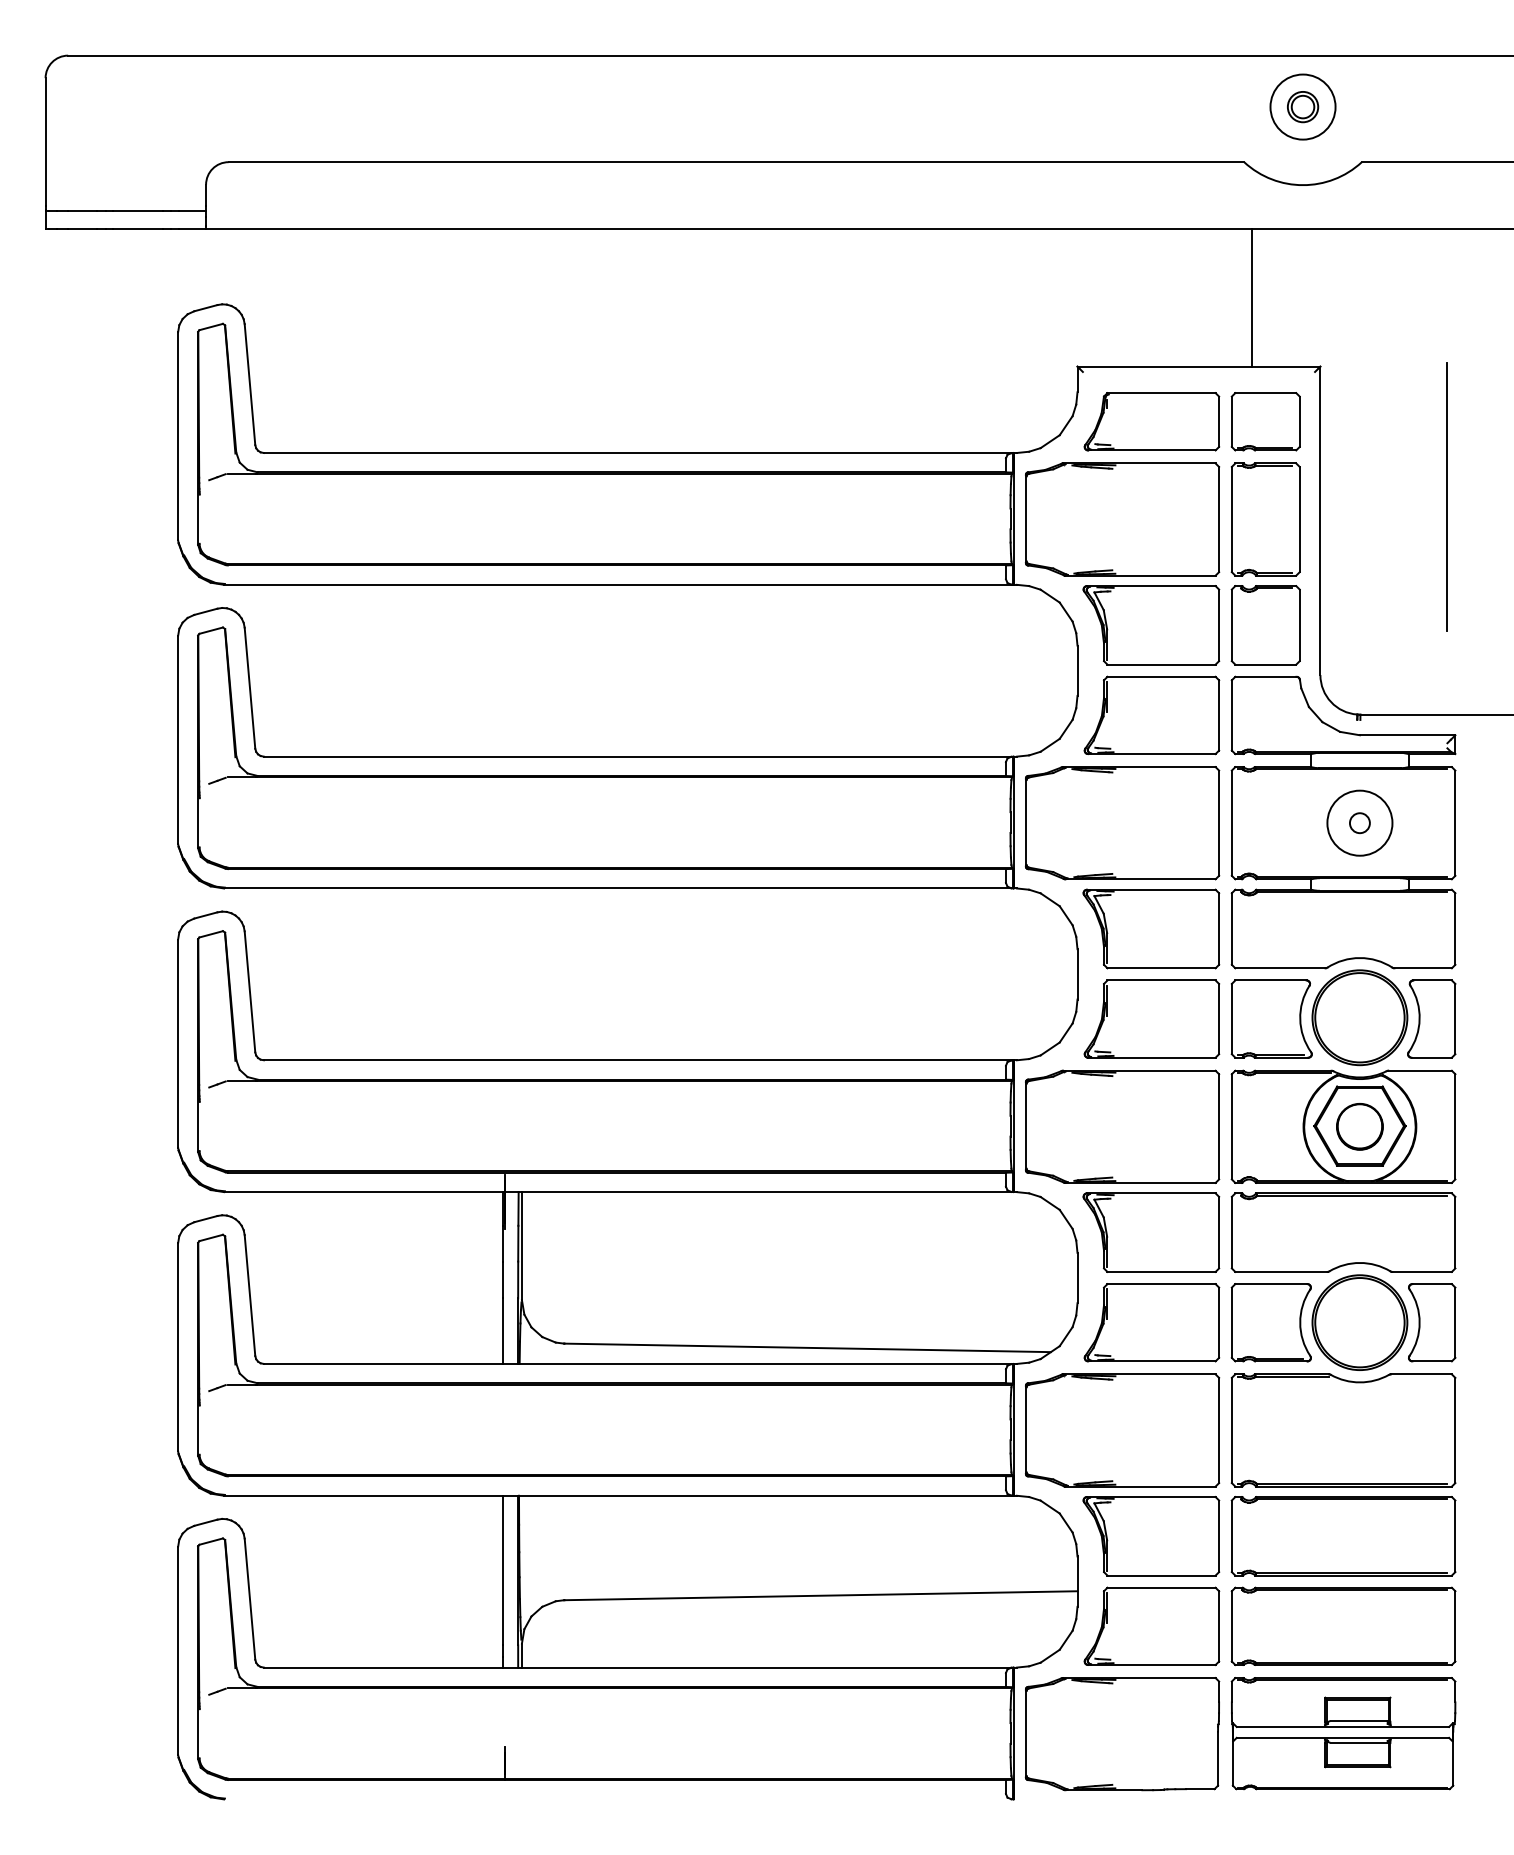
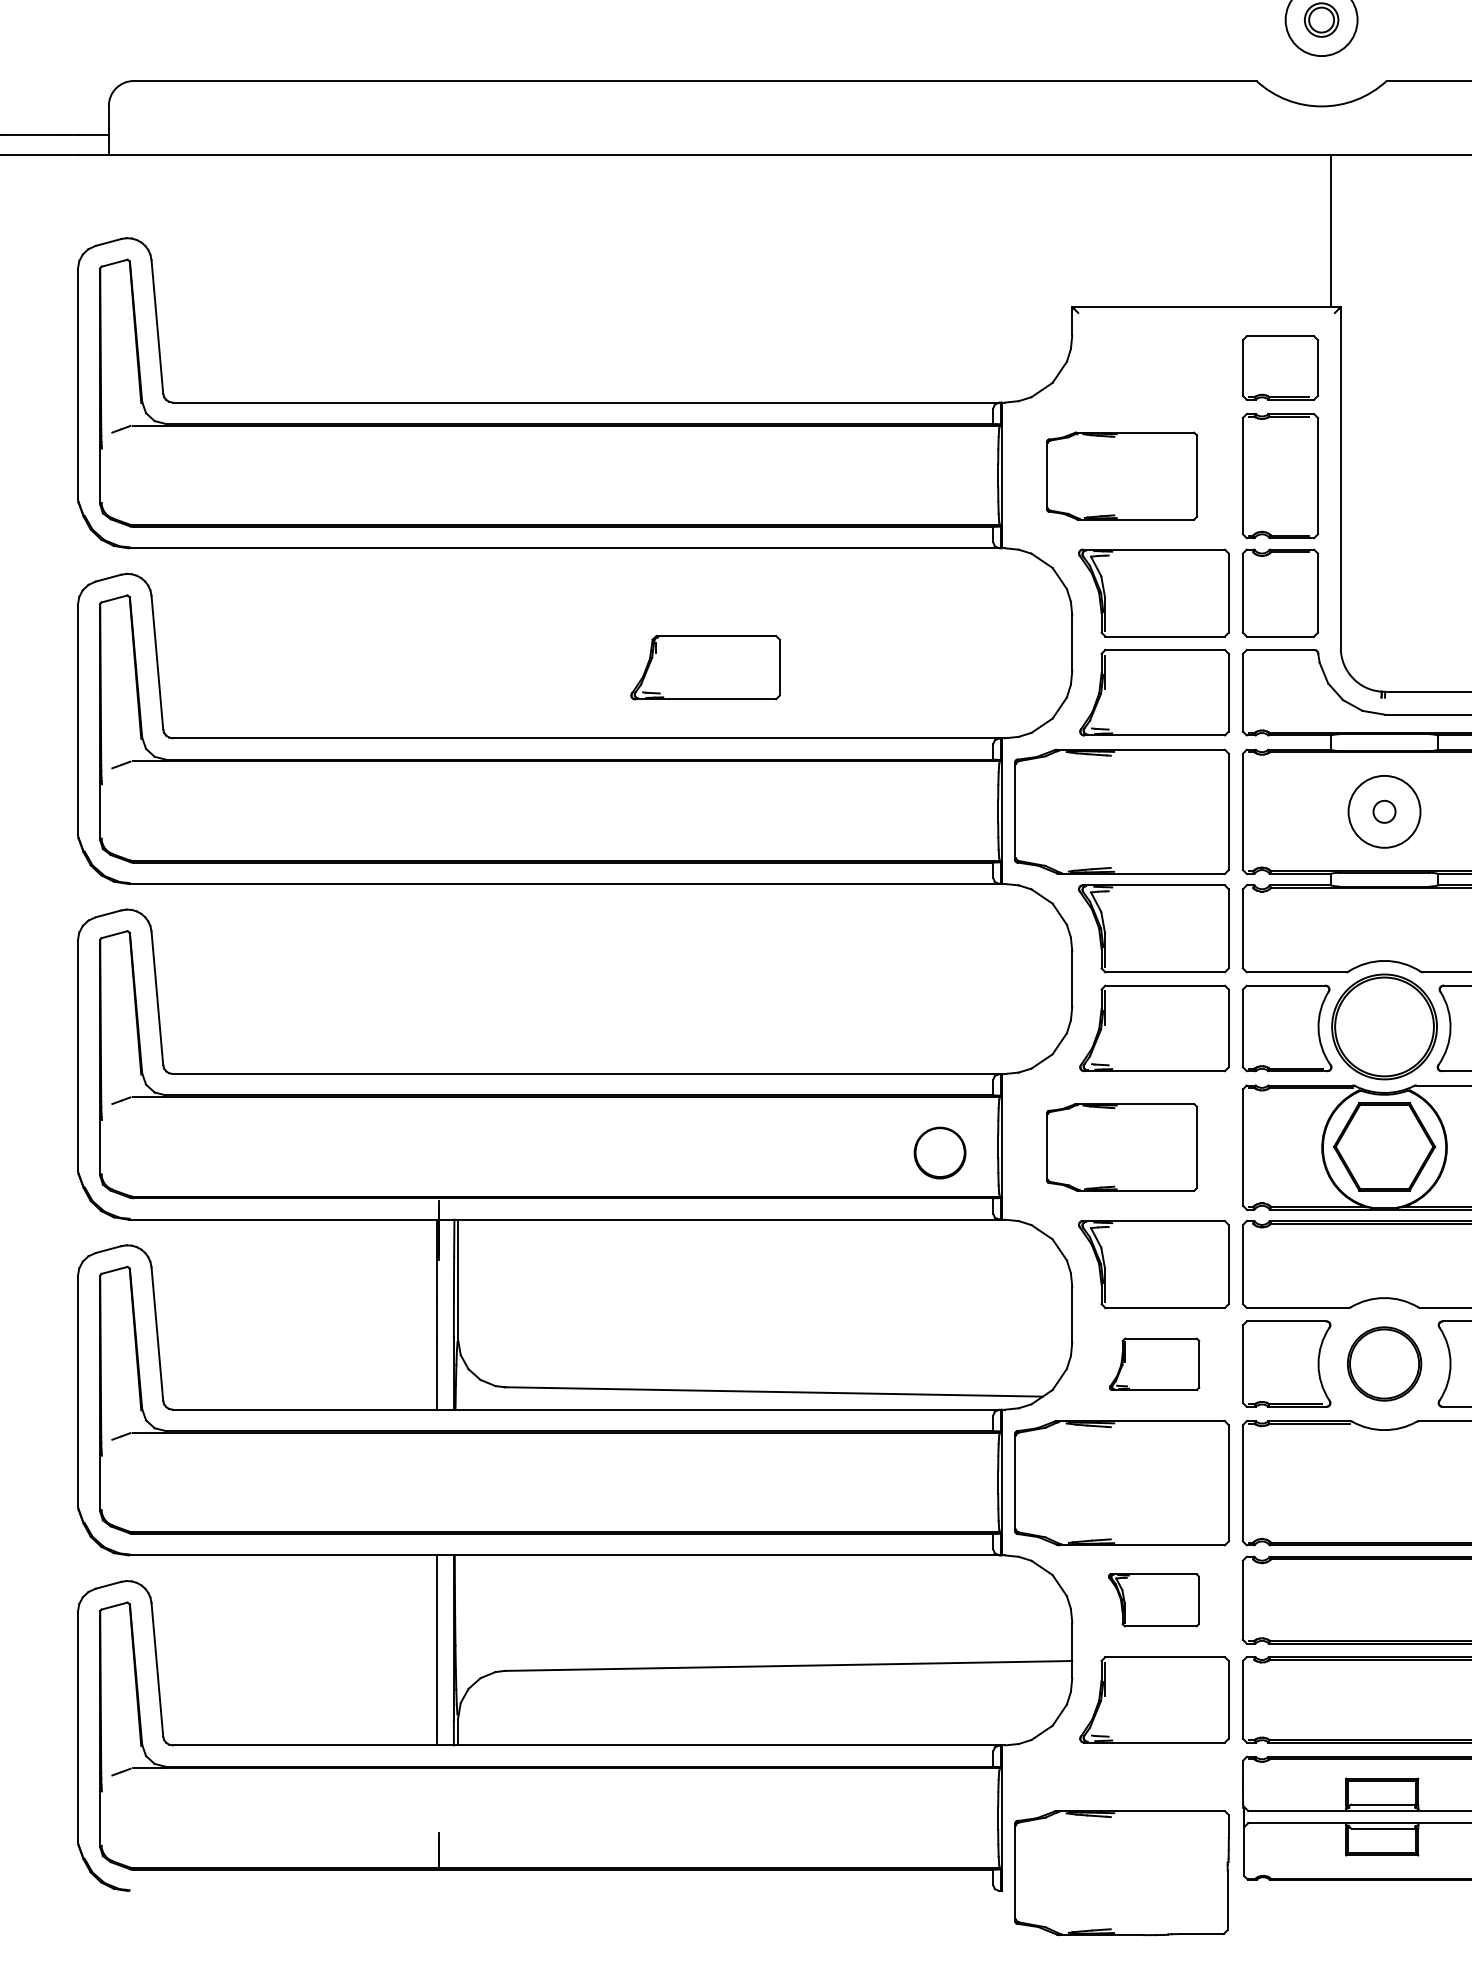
line: (1251, 297) -> (1330, 230), moved
part: (1151, 421) -> (705, 667), moved
part: (1122, 519) -> (1122, 476), size x0.7
part: (1122, 1126) -> (1122, 1147), size x0.7
circle: (1359, 1126) -> (939, 1152), moved
part: (1151, 1322) -> (1154, 1363), size x0.6
part: (1359, 1322) -> (1384, 1363), size x0.7
part: (1151, 1536) -> (1154, 1600), size x0.6
part: (1122, 1734) -> (1122, 1873), moved

